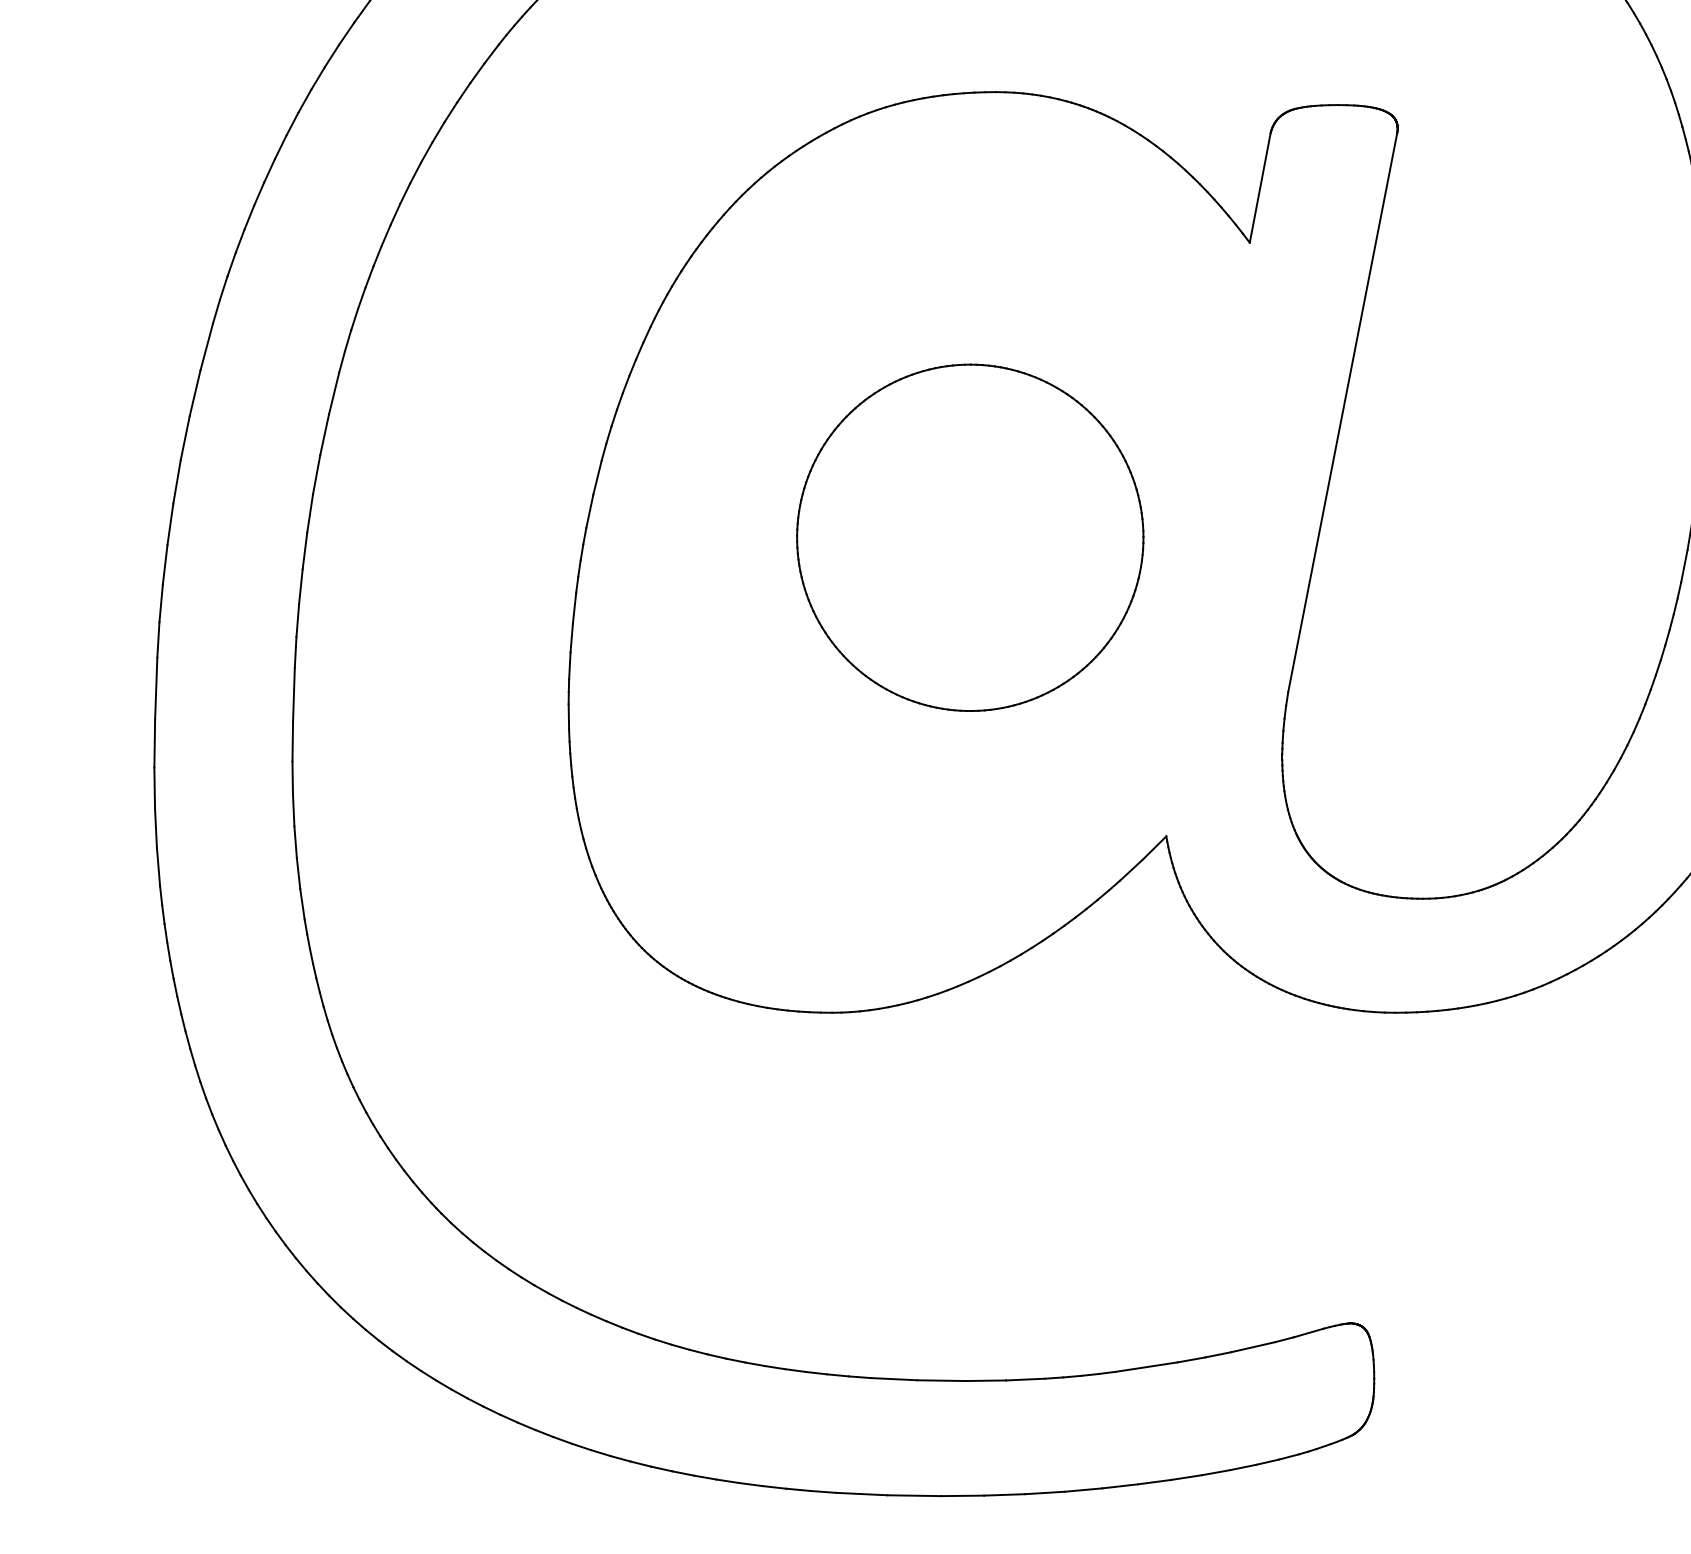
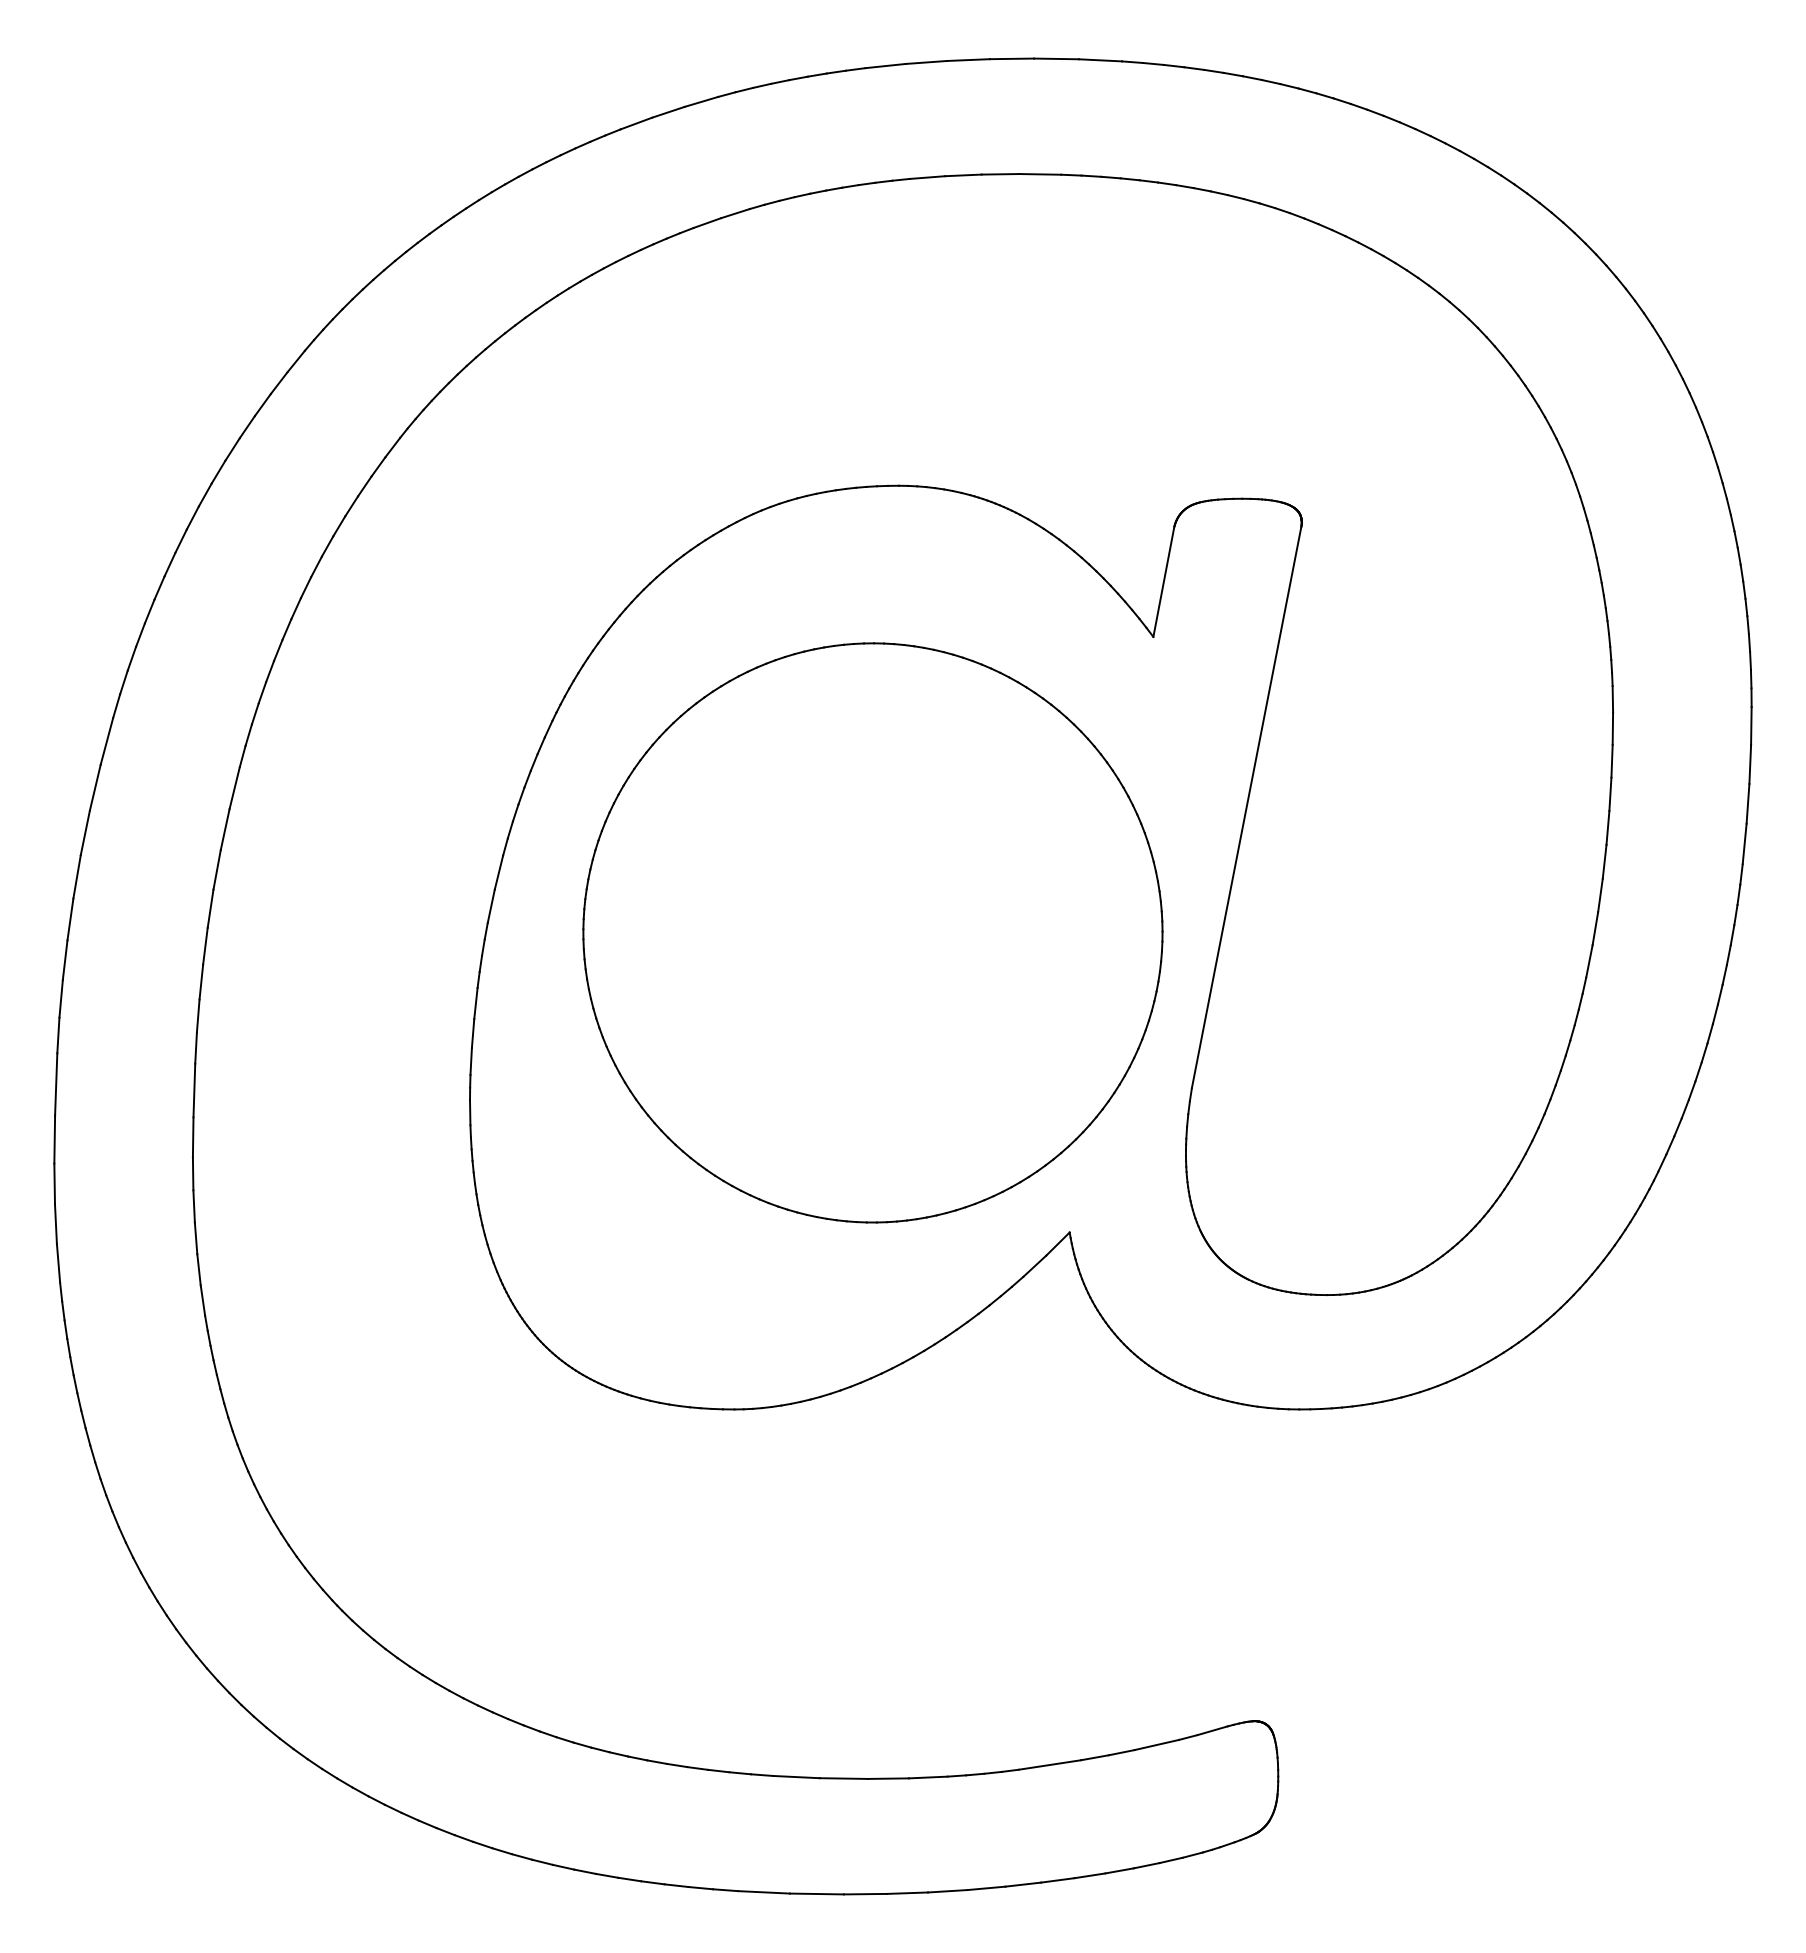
part: (969, 537) -> (872, 932), size x1.67

